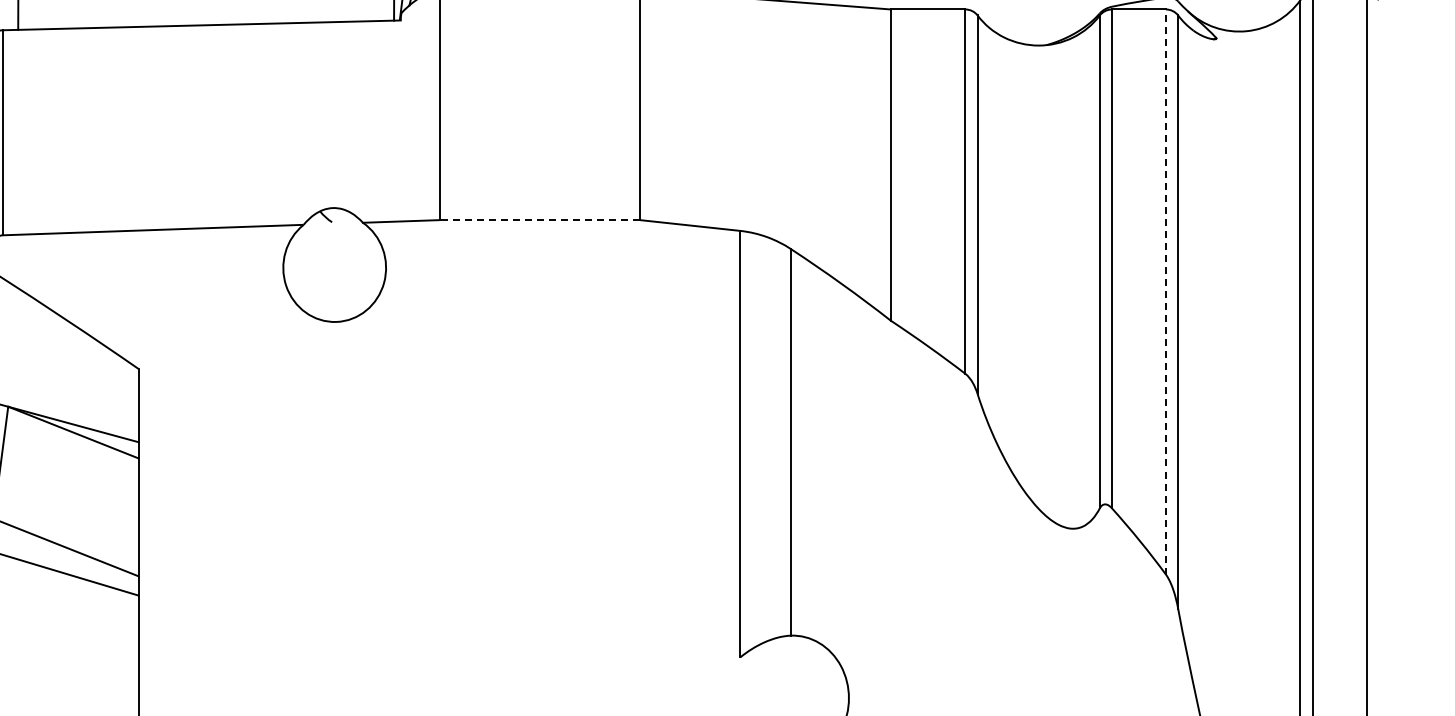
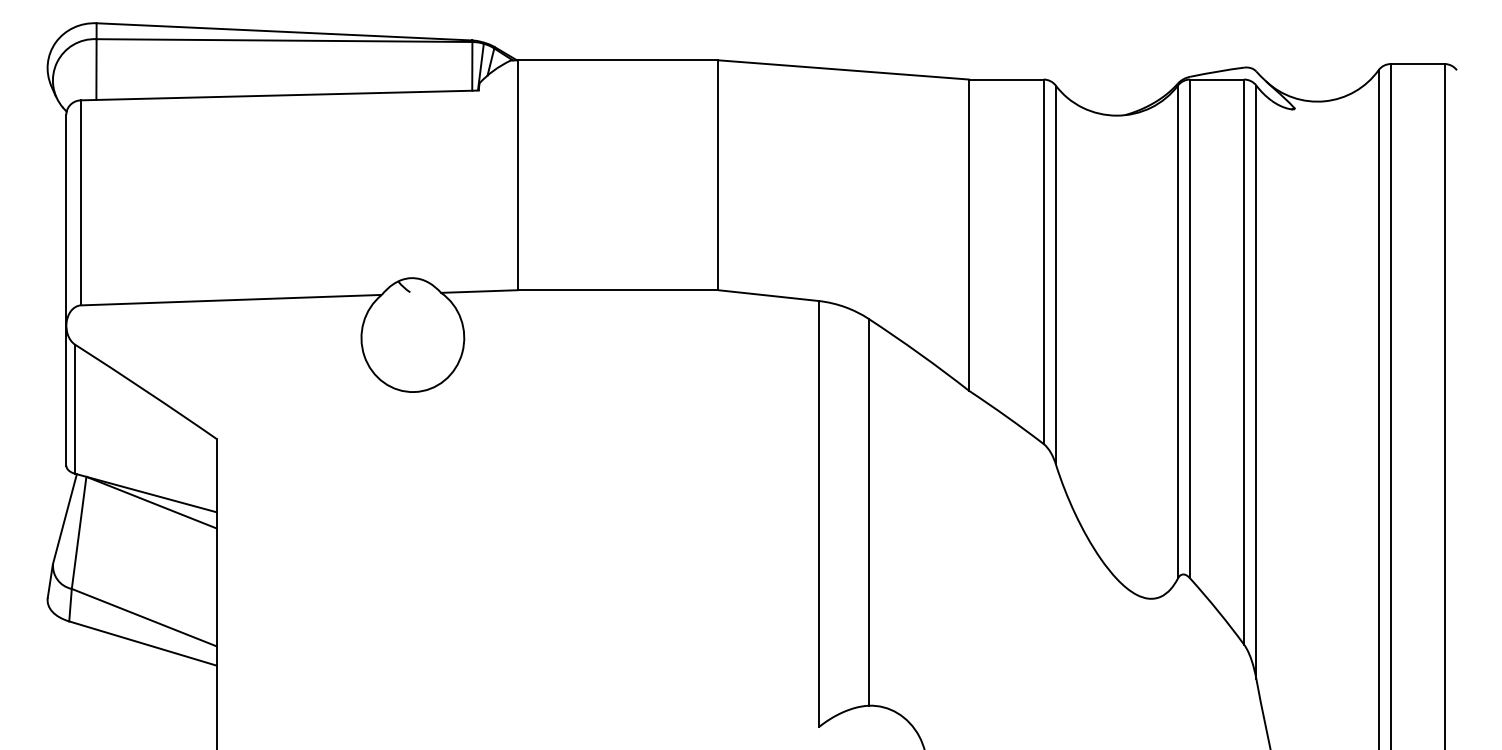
line: (539, 220) -> (617, 290), dashed -> solid
line: (1166, 292) -> (1244, 362), dashed -> solid

